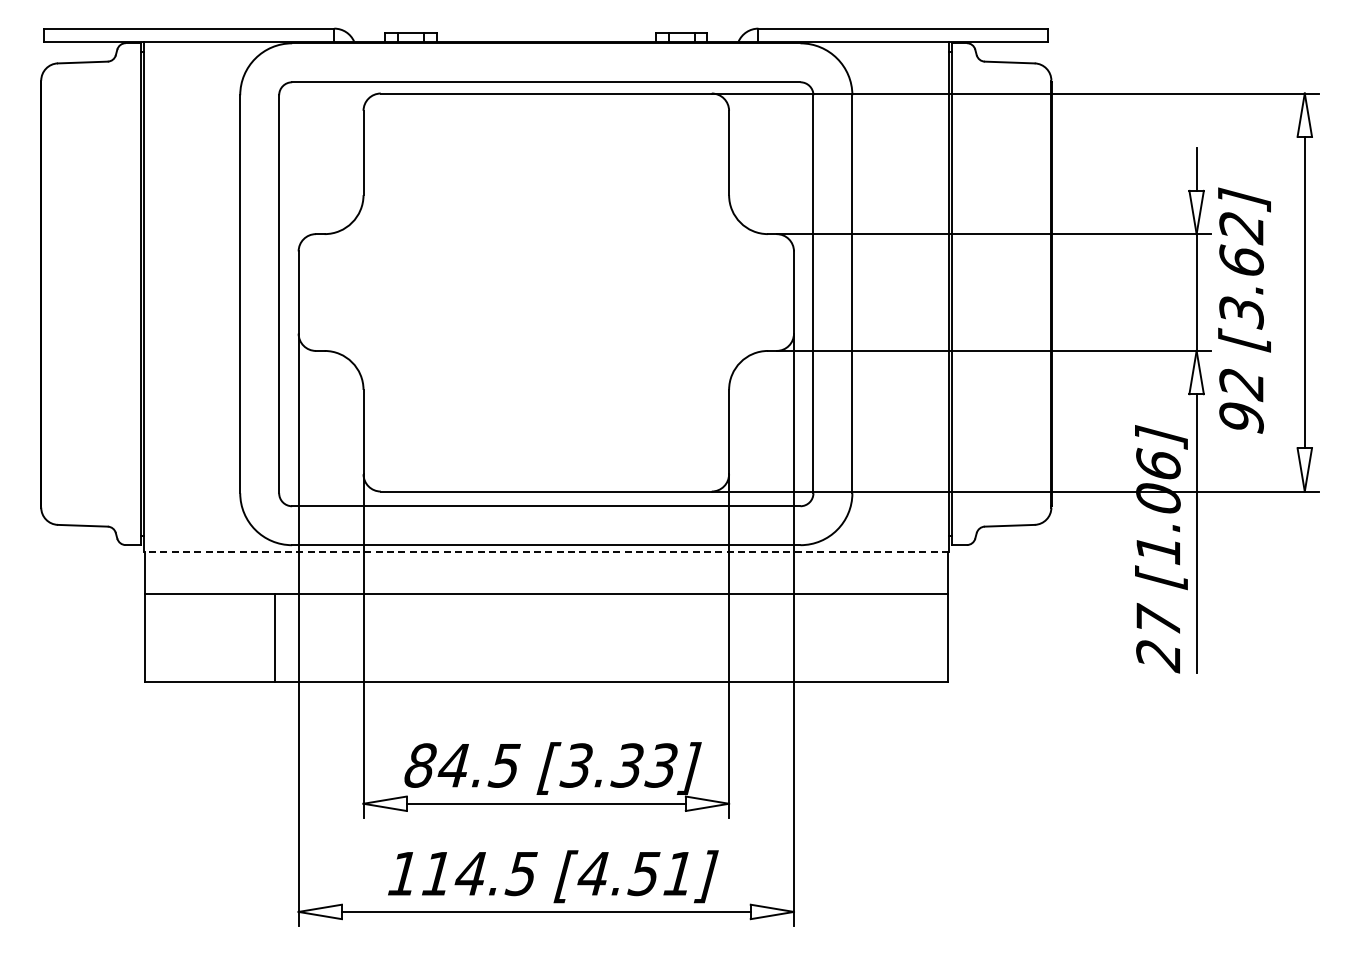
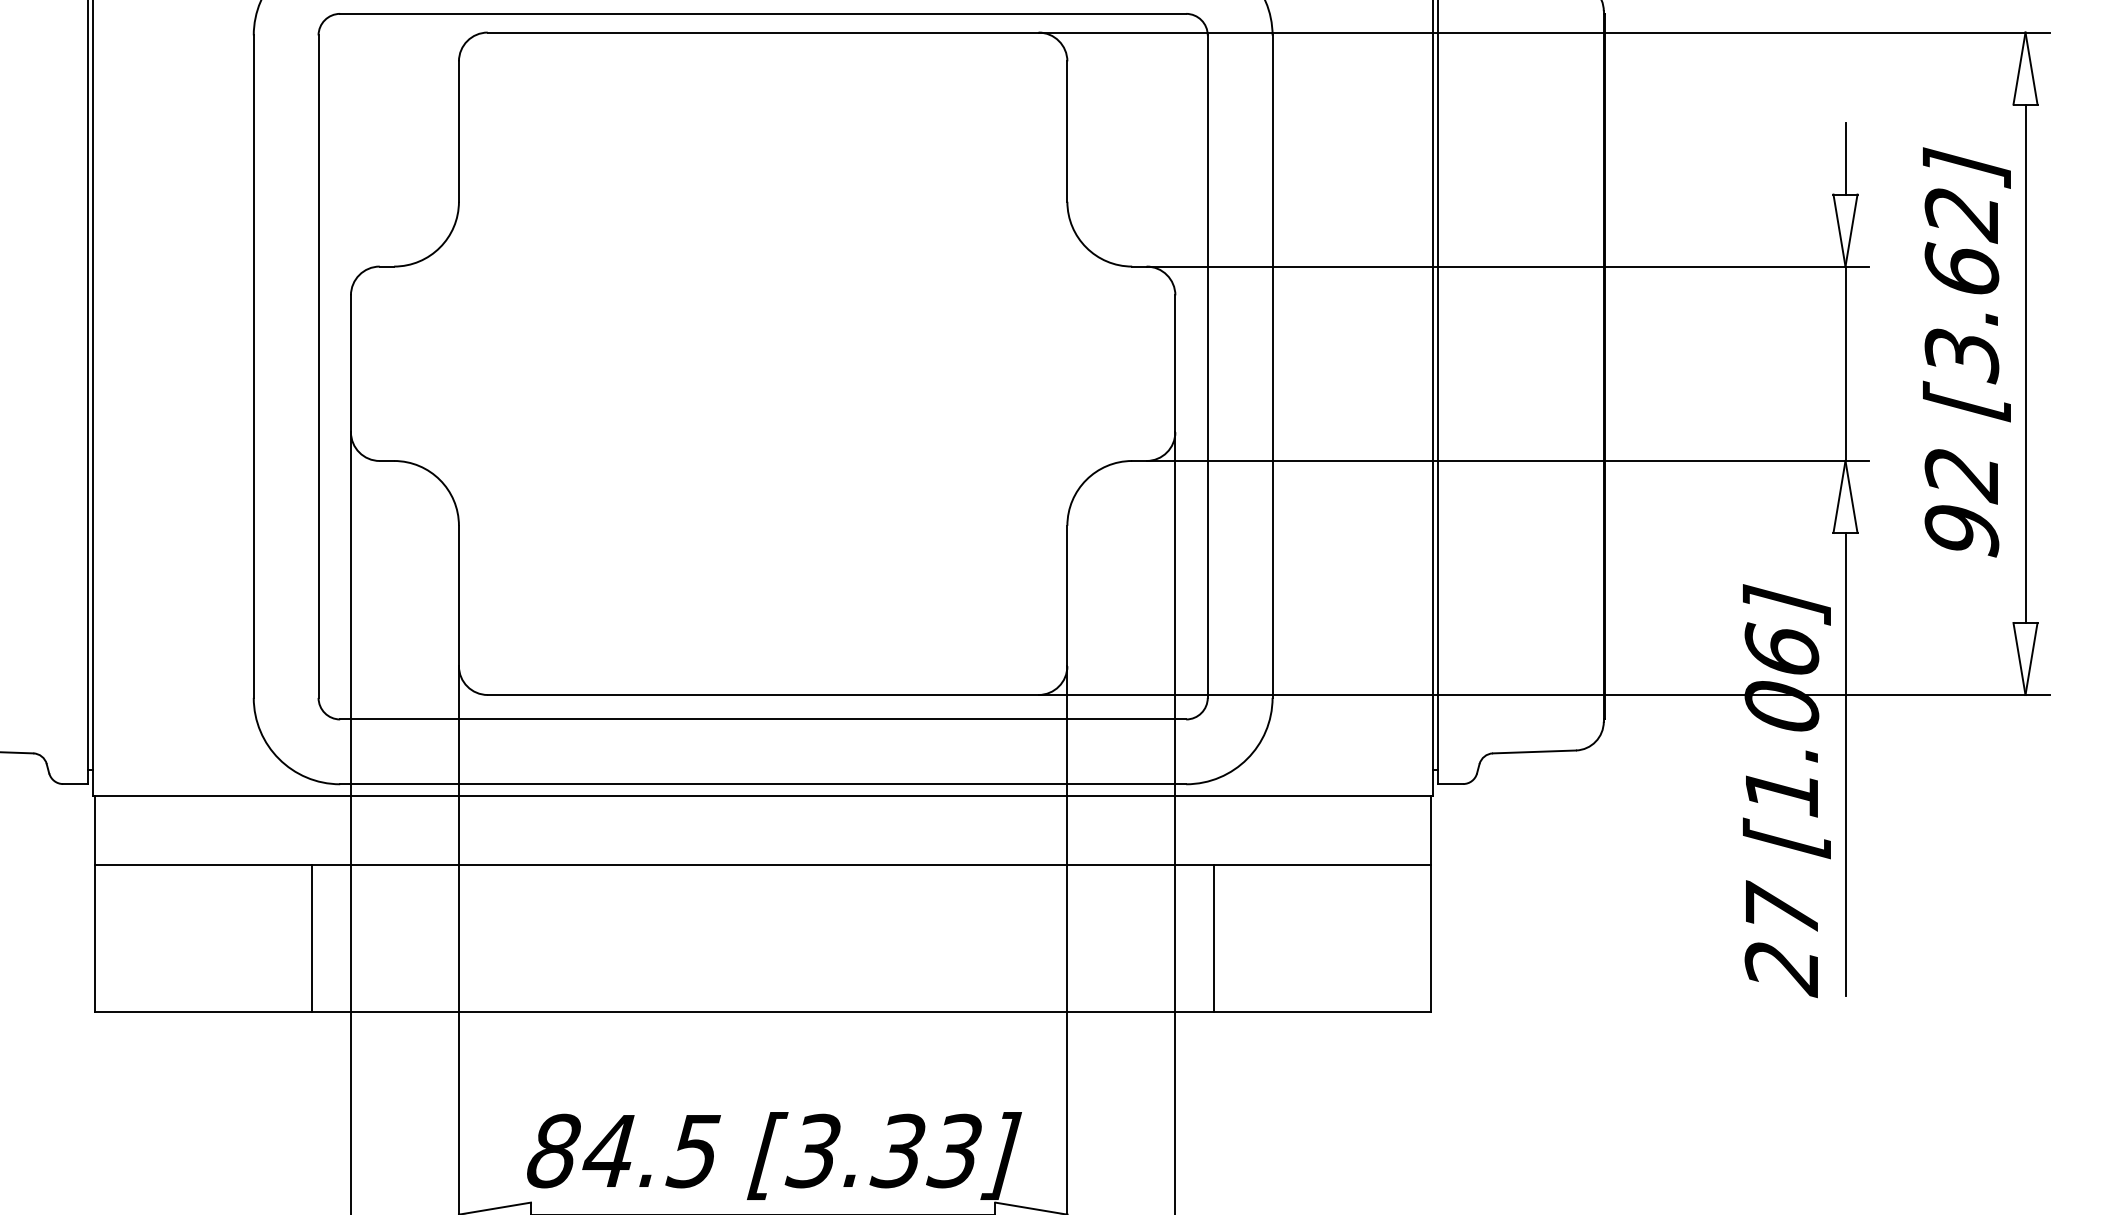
text: (1244, 310) -> (1966, 352), moved
line: (546, 552) -> (763, 796), dashed -> solid
line: (817, 637) -> (1214, 937), added

